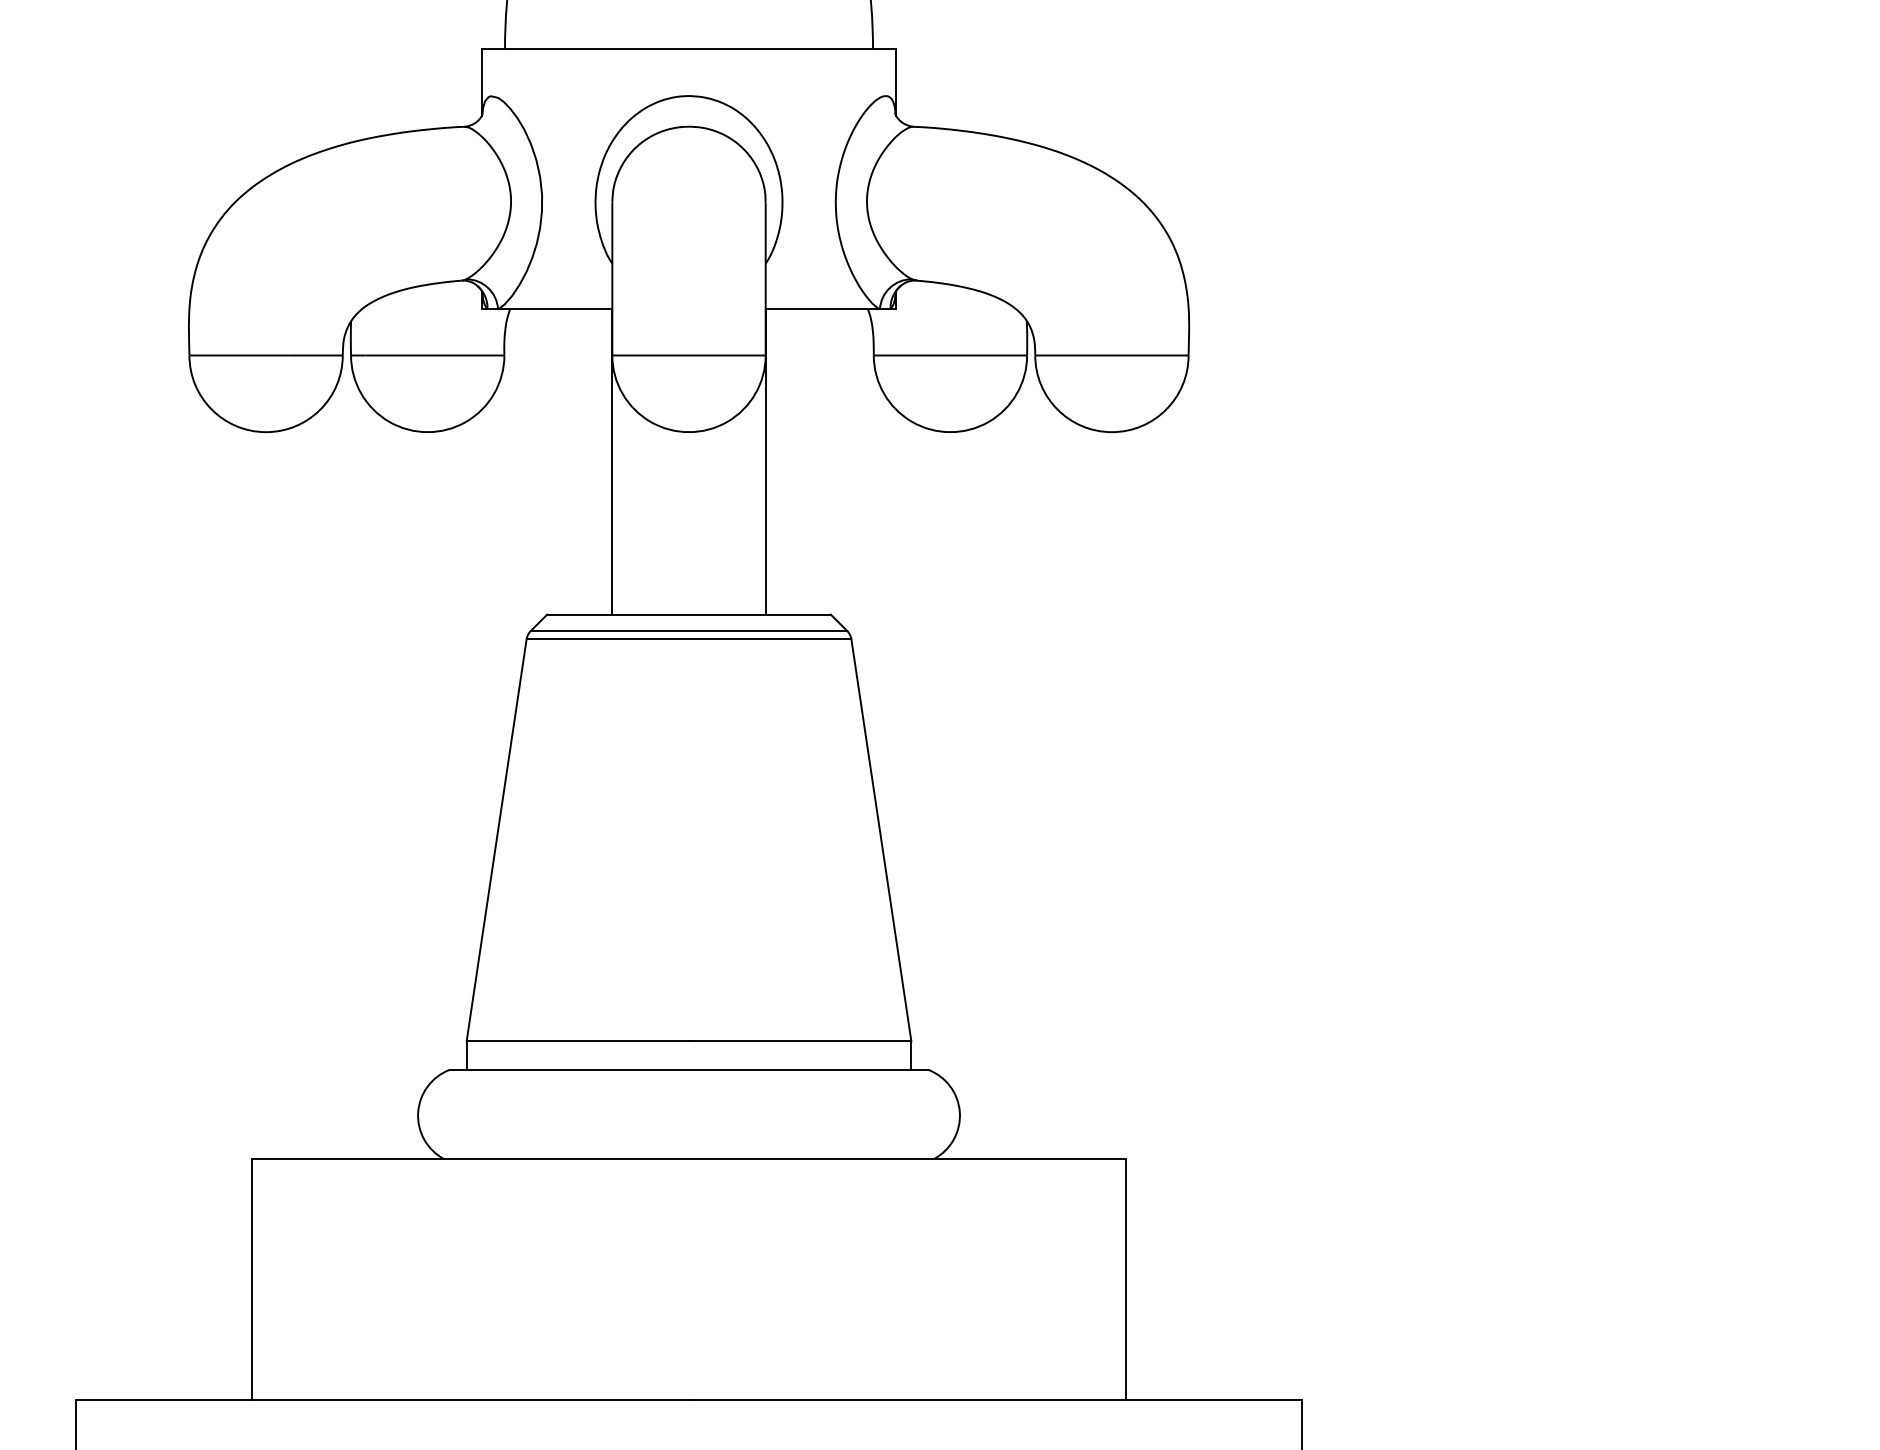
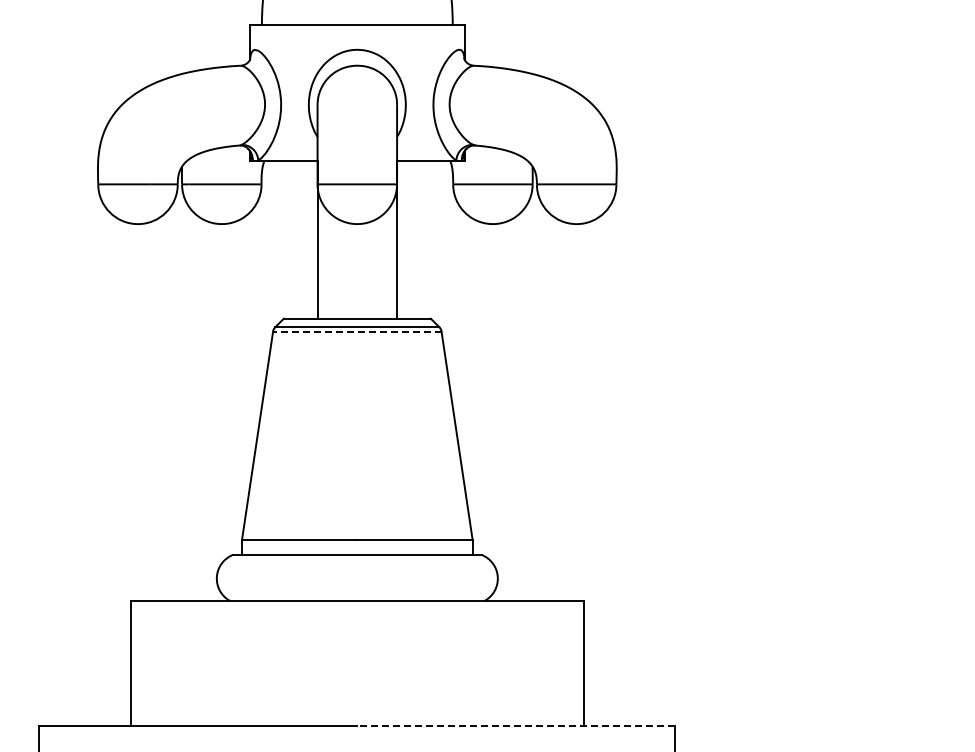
line: (687, 639) -> (356, 331), solid -> dashed
line: (993, 1398) -> (515, 725), solid -> dashed

